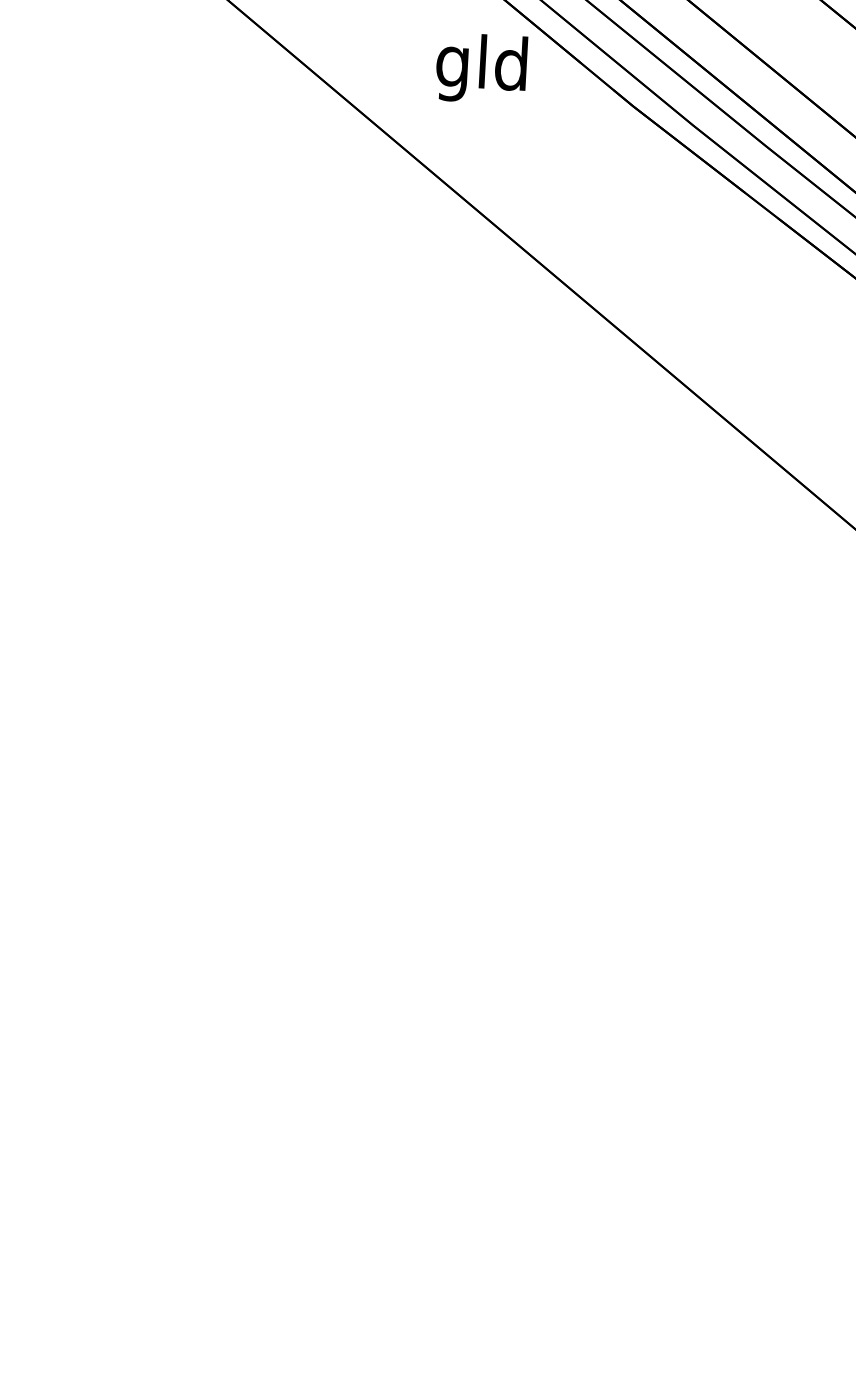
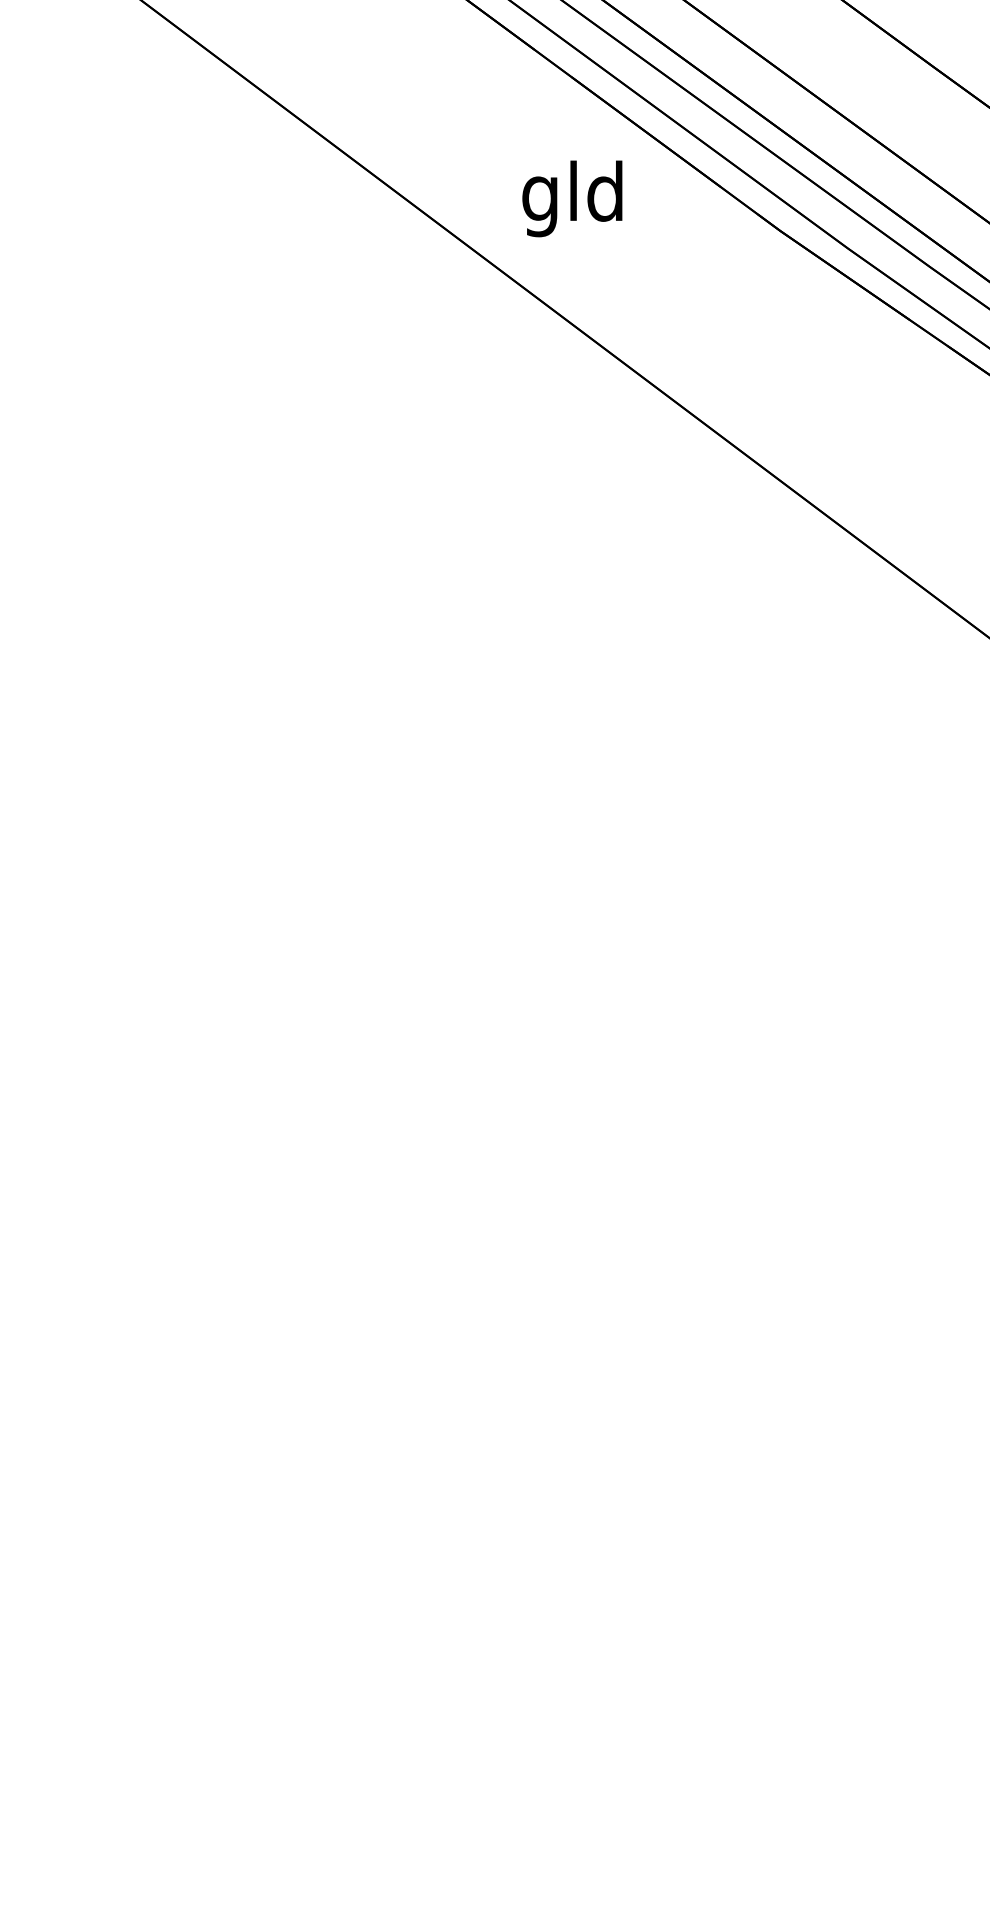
text: (481, 68) -> (572, 198), moved

